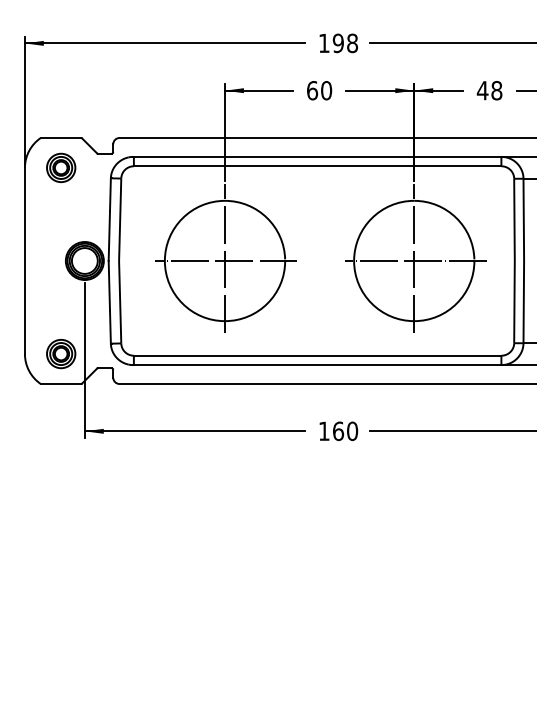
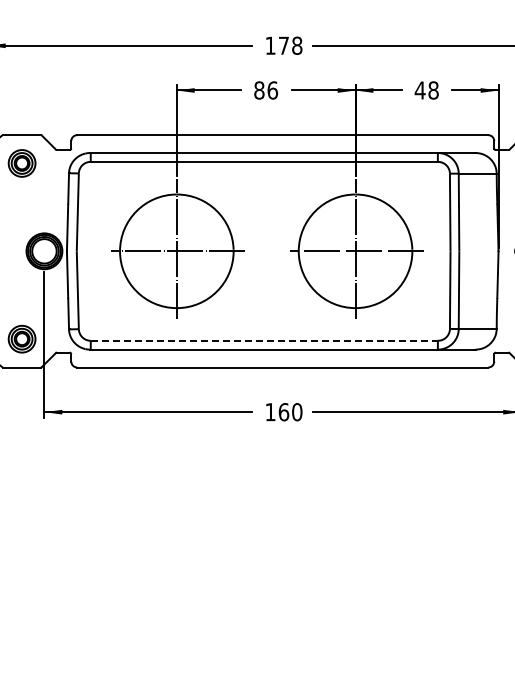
text: (337, 43) -> (283, 45), 198 -> 178
text: (319, 90) -> (266, 90), 60 -> 86
line: (317, 355) -> (264, 340), solid -> dashed

